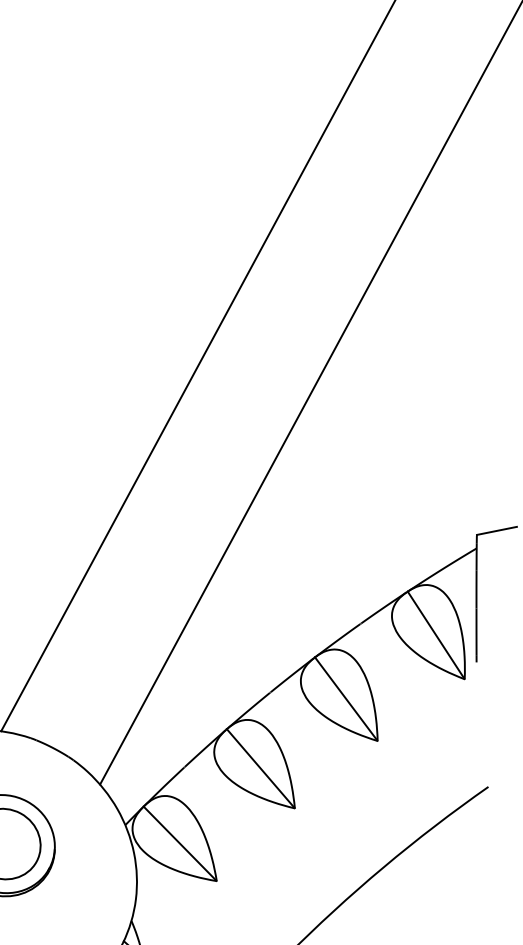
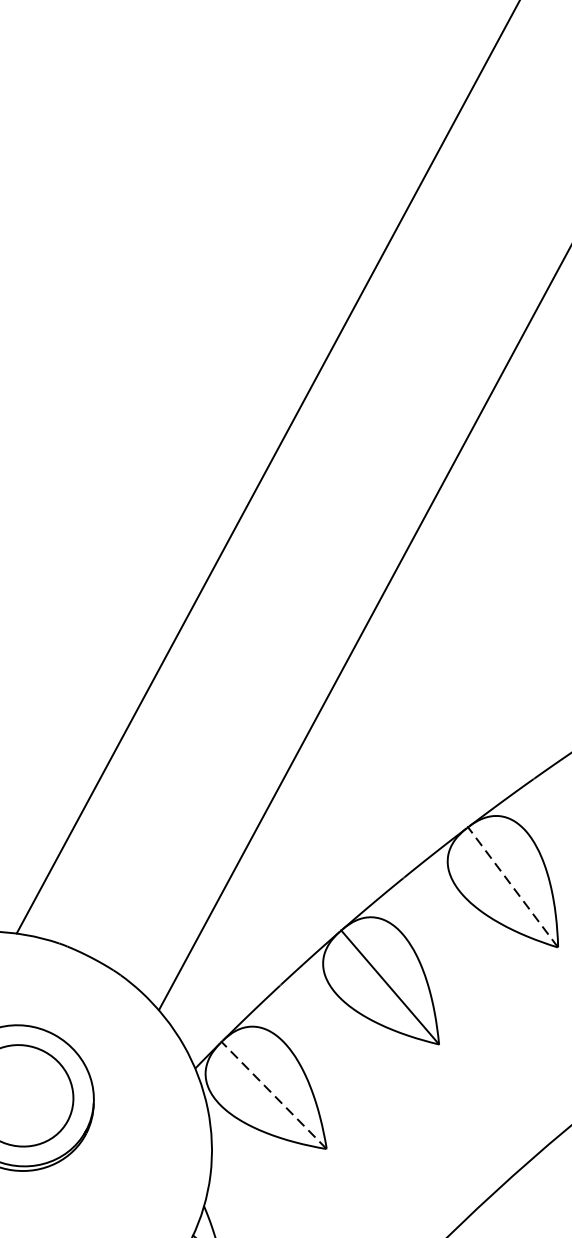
line: (346, 698) -> (513, 886), solid -> dashed
line: (180, 843) -> (274, 1094), solid -> dashed

